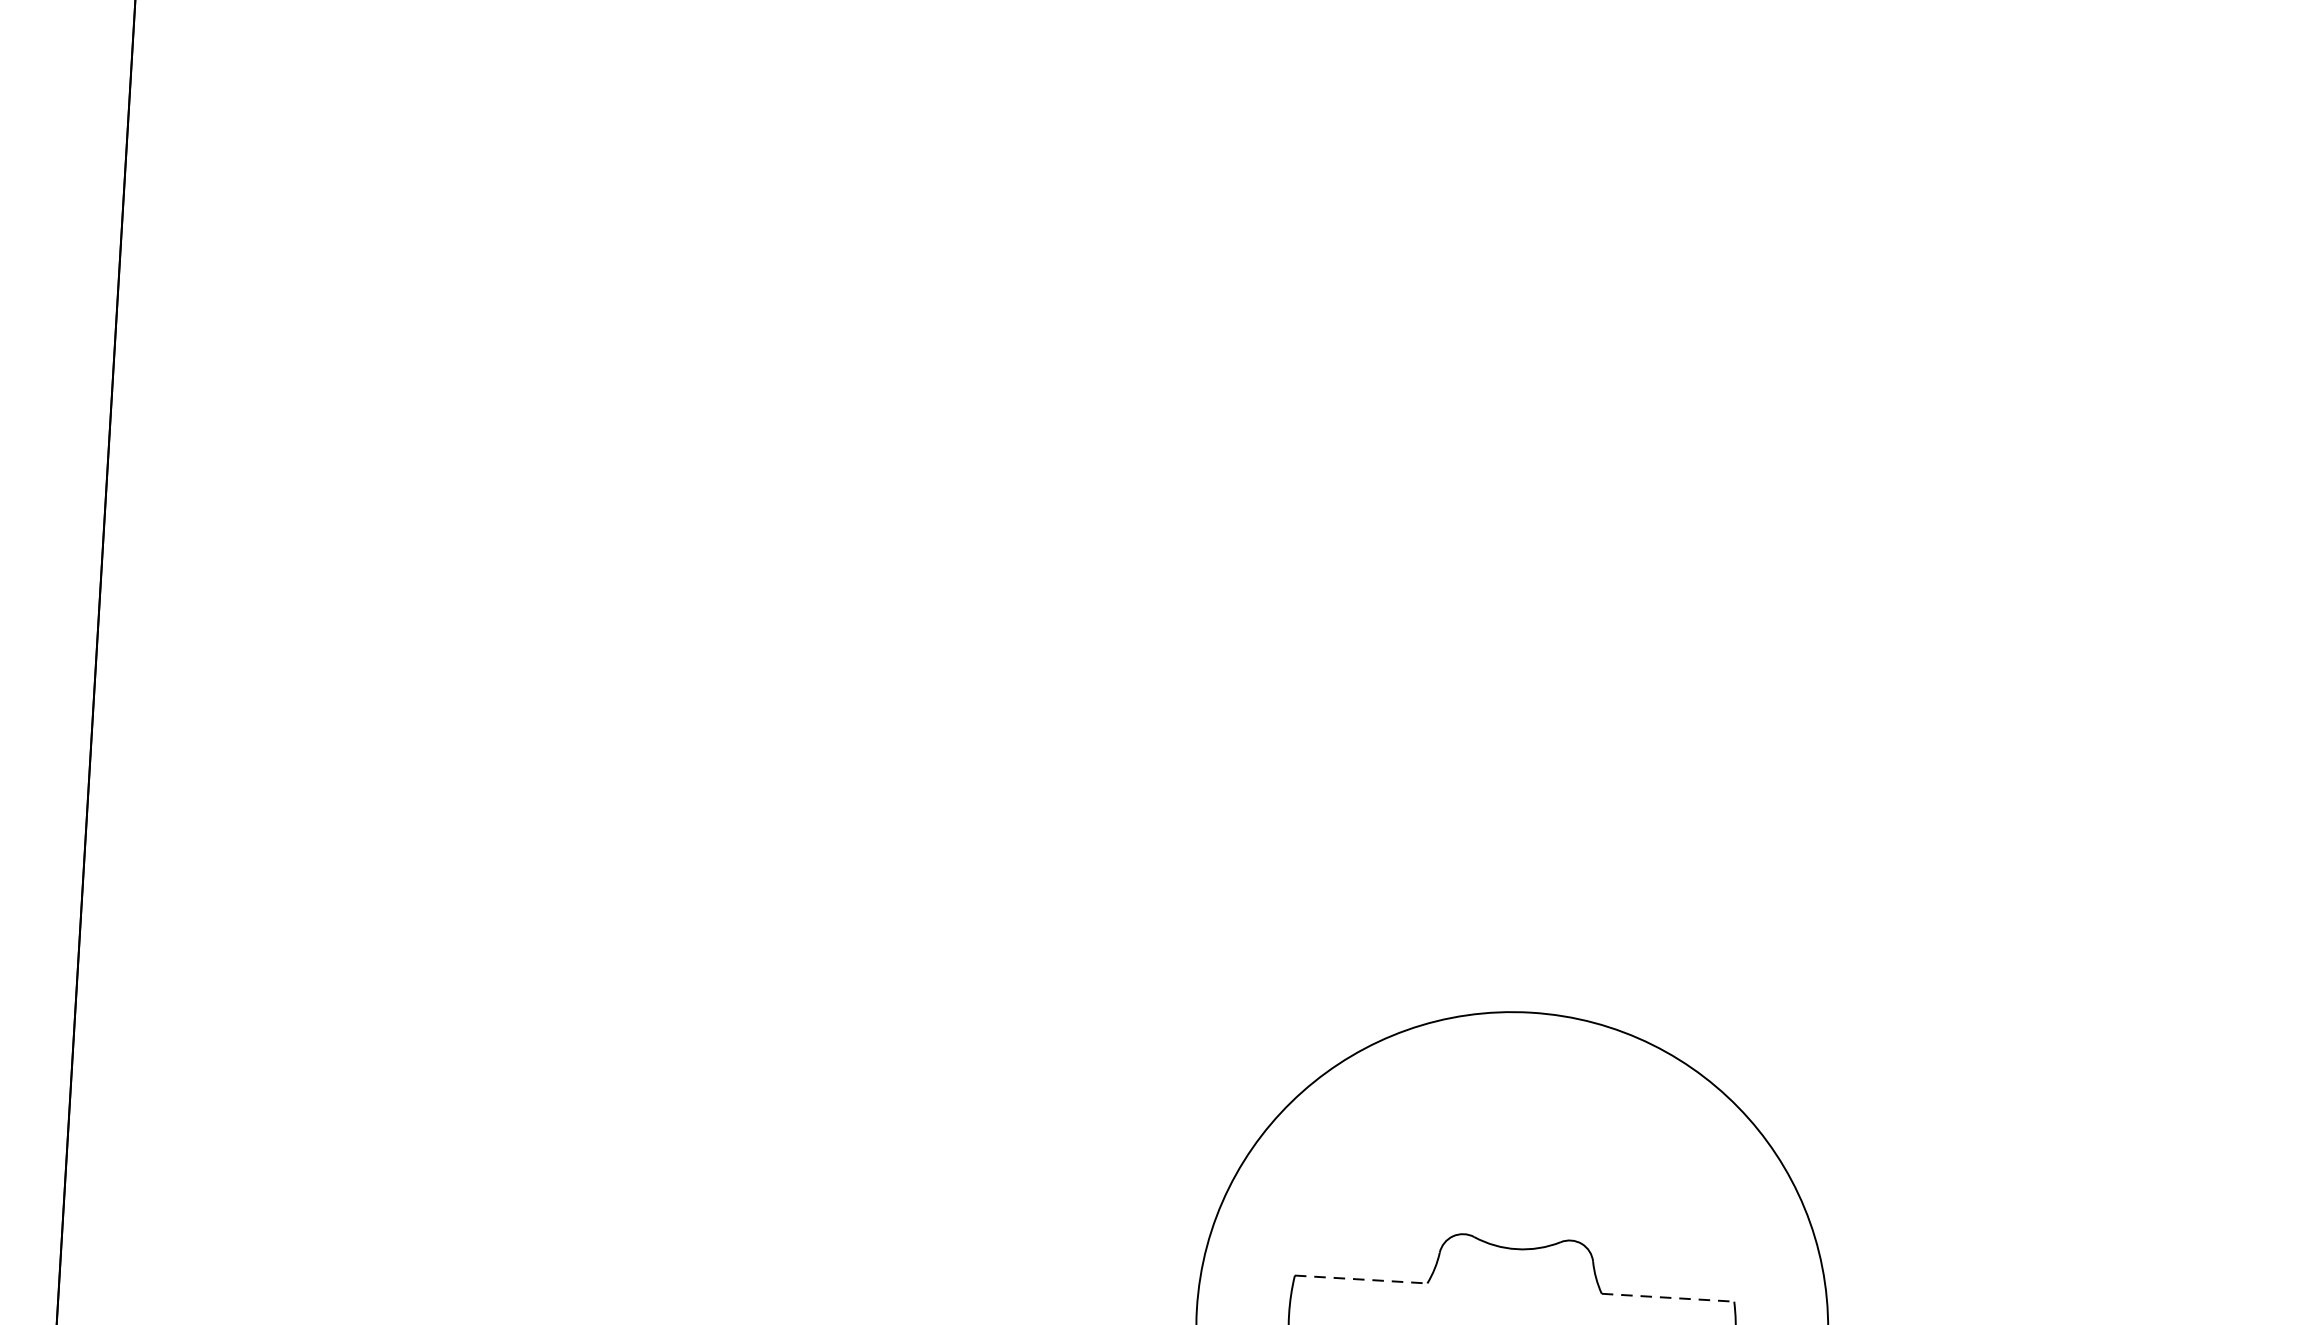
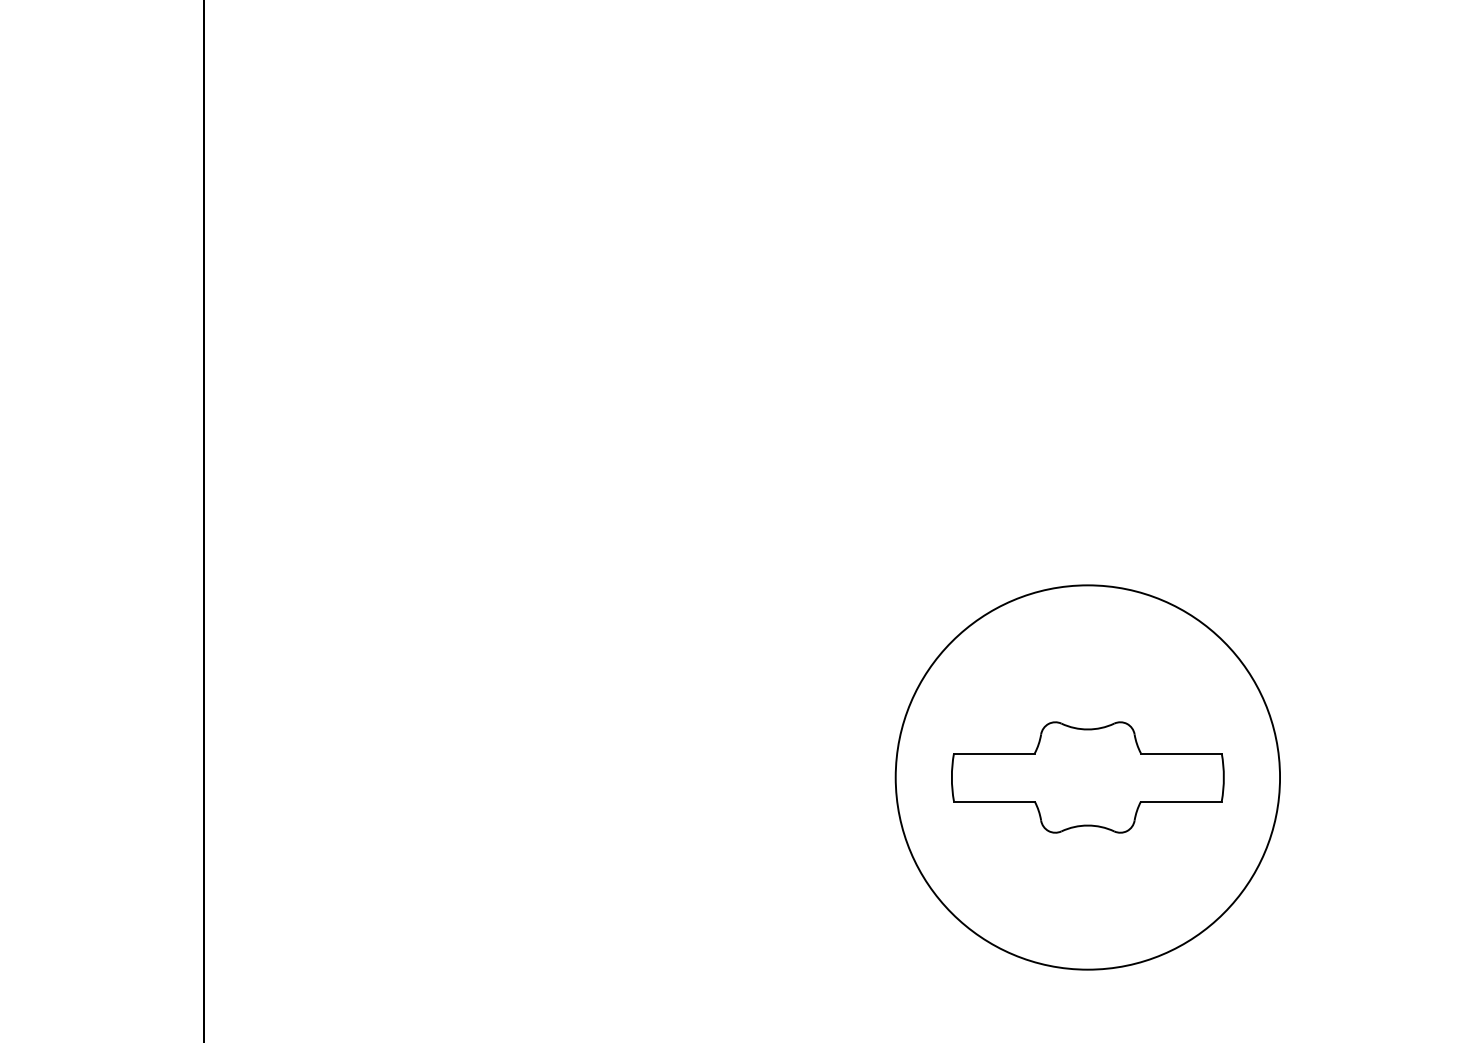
line: (1361, 1279) -> (994, 753), dashed -> solid
line: (1668, 1297) -> (1181, 753), dashed -> solid

